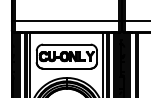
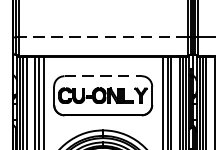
line: (66, 20) -> (102, 37), solid -> dashed
line: (66, 44) -> (102, 75), solid -> dashed

